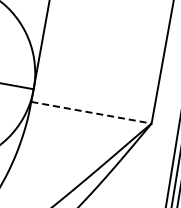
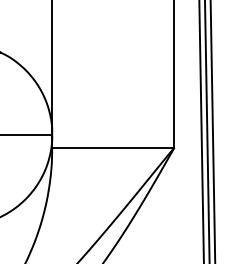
line: (91, 112) -> (113, 147), dashed -> solid

